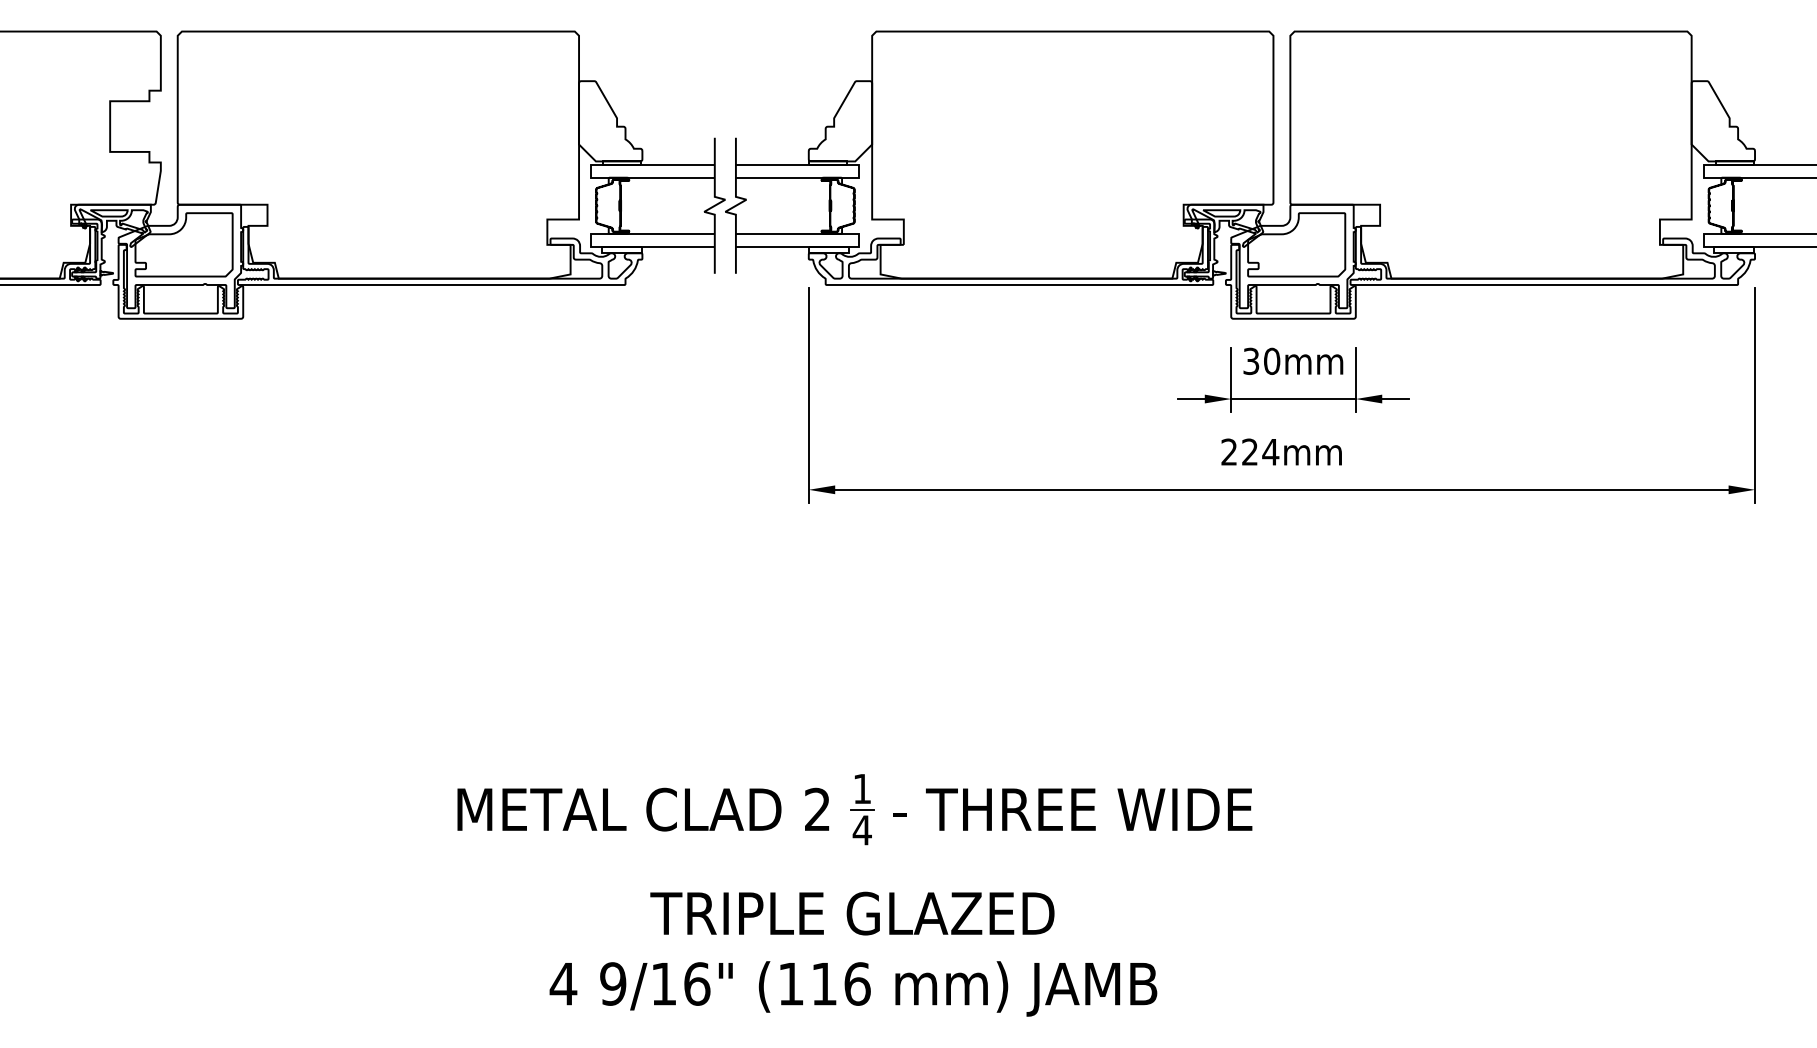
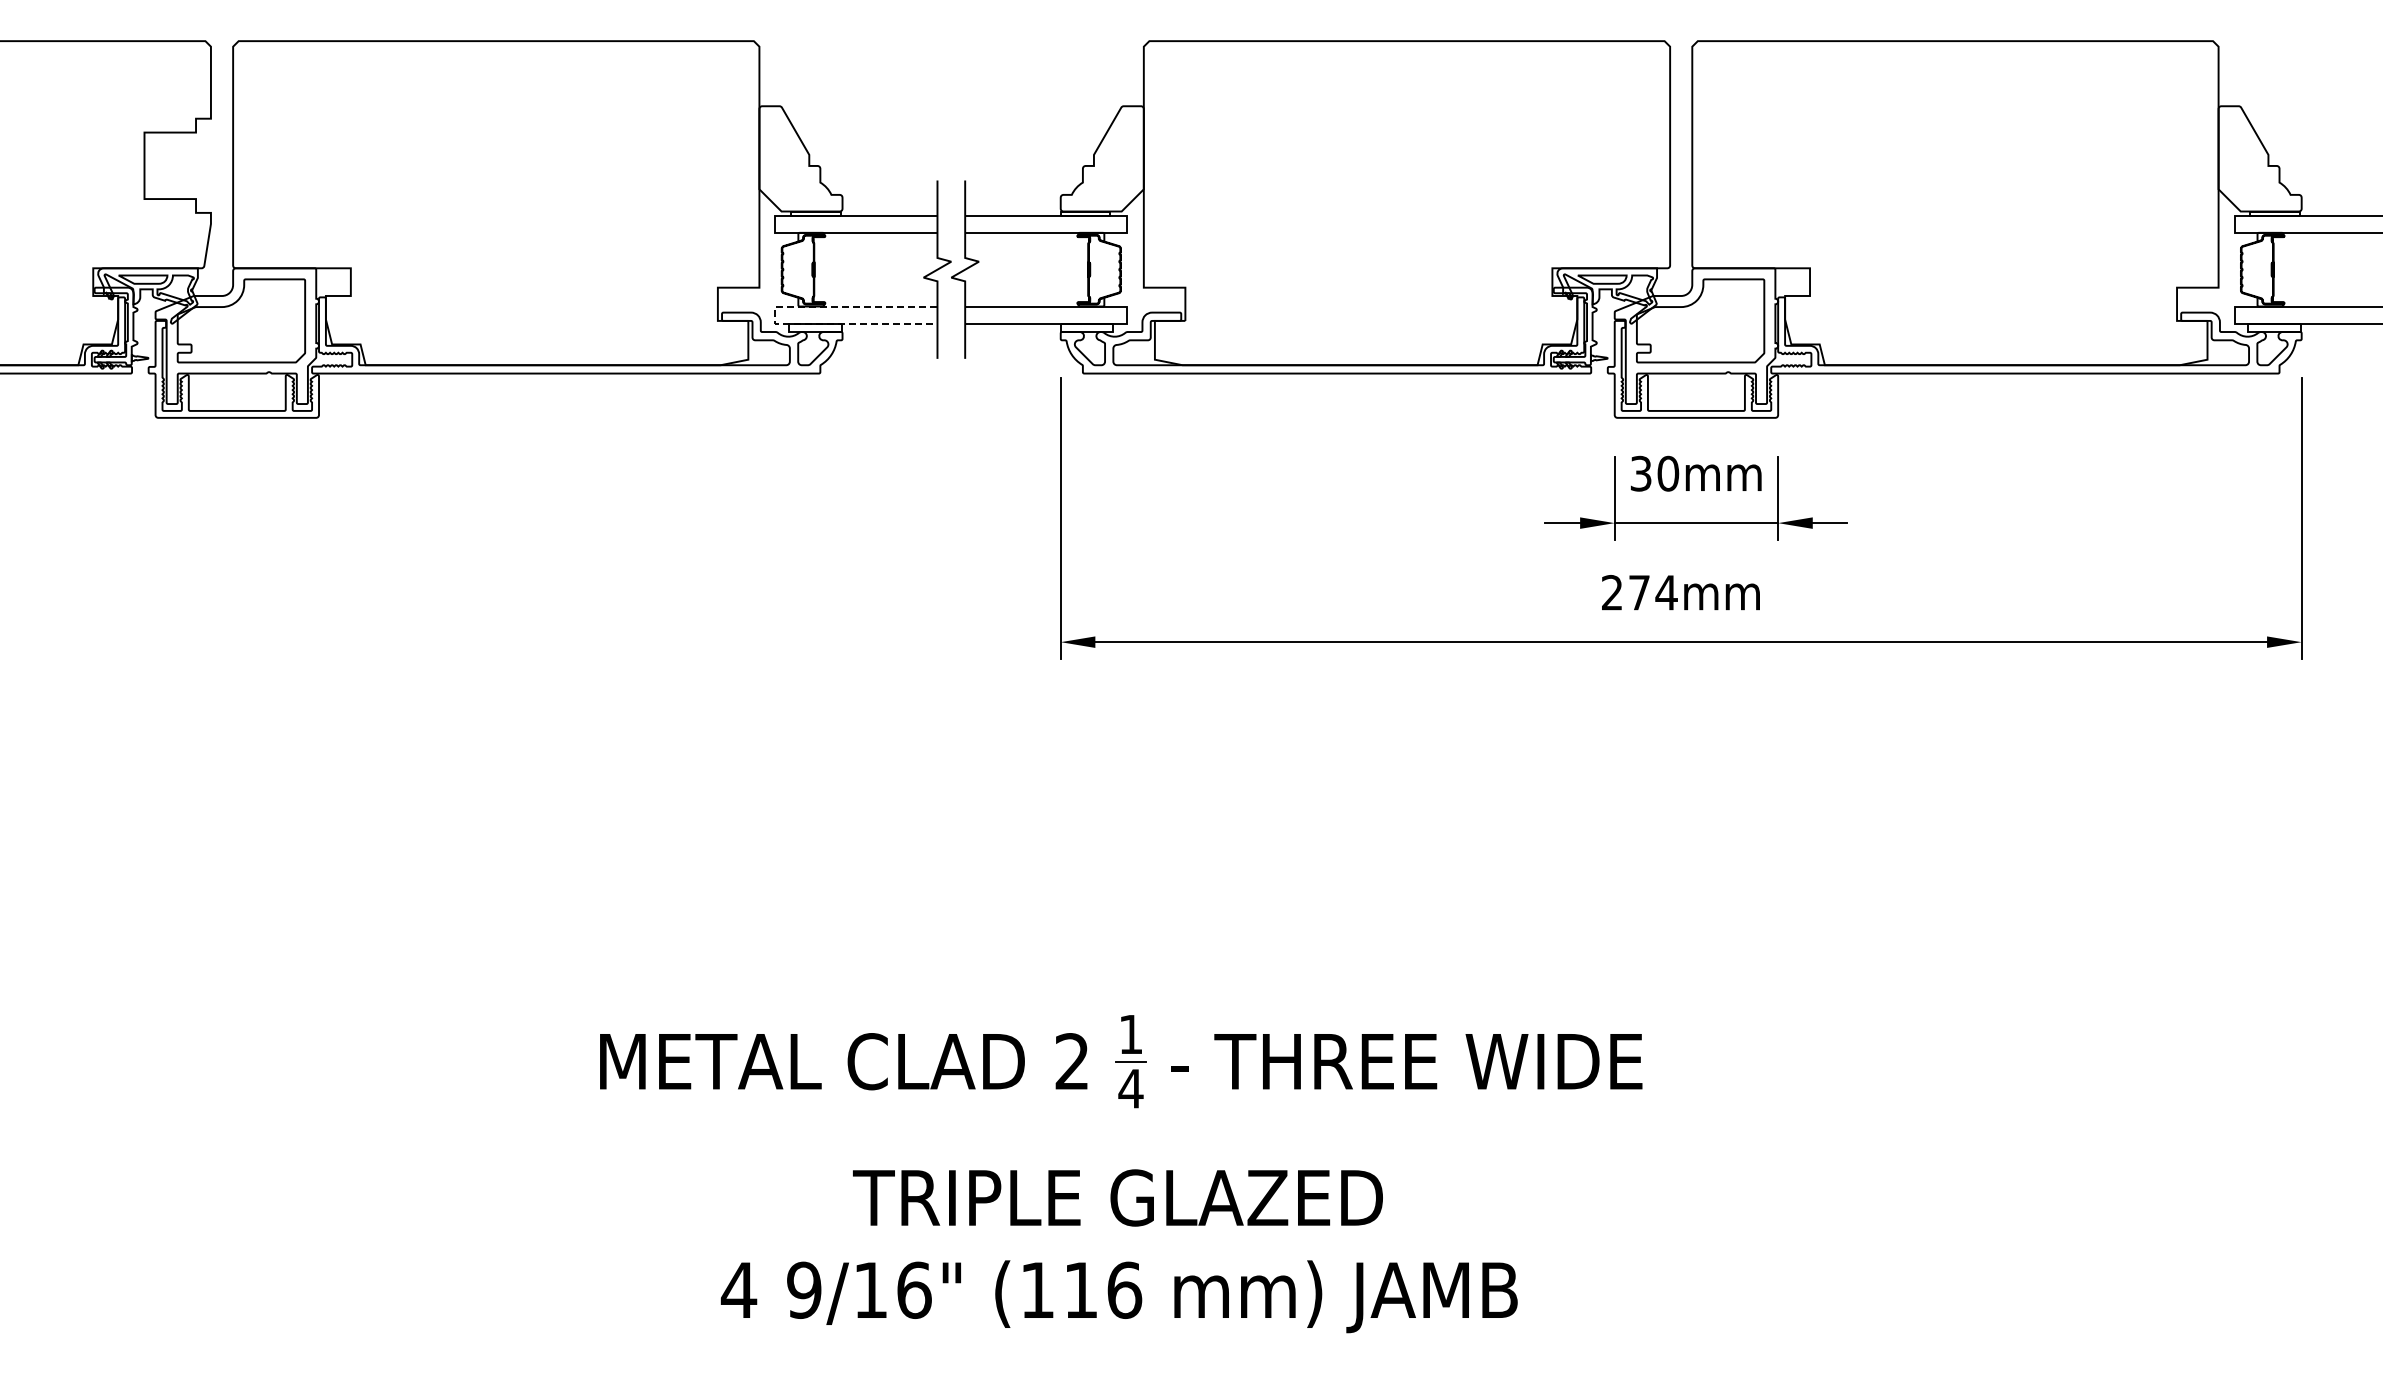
line: (591, 240) -> (775, 315), solid -> dashed
text: (1250, 451) -> (1639, 592), 224mm -> 274mm

